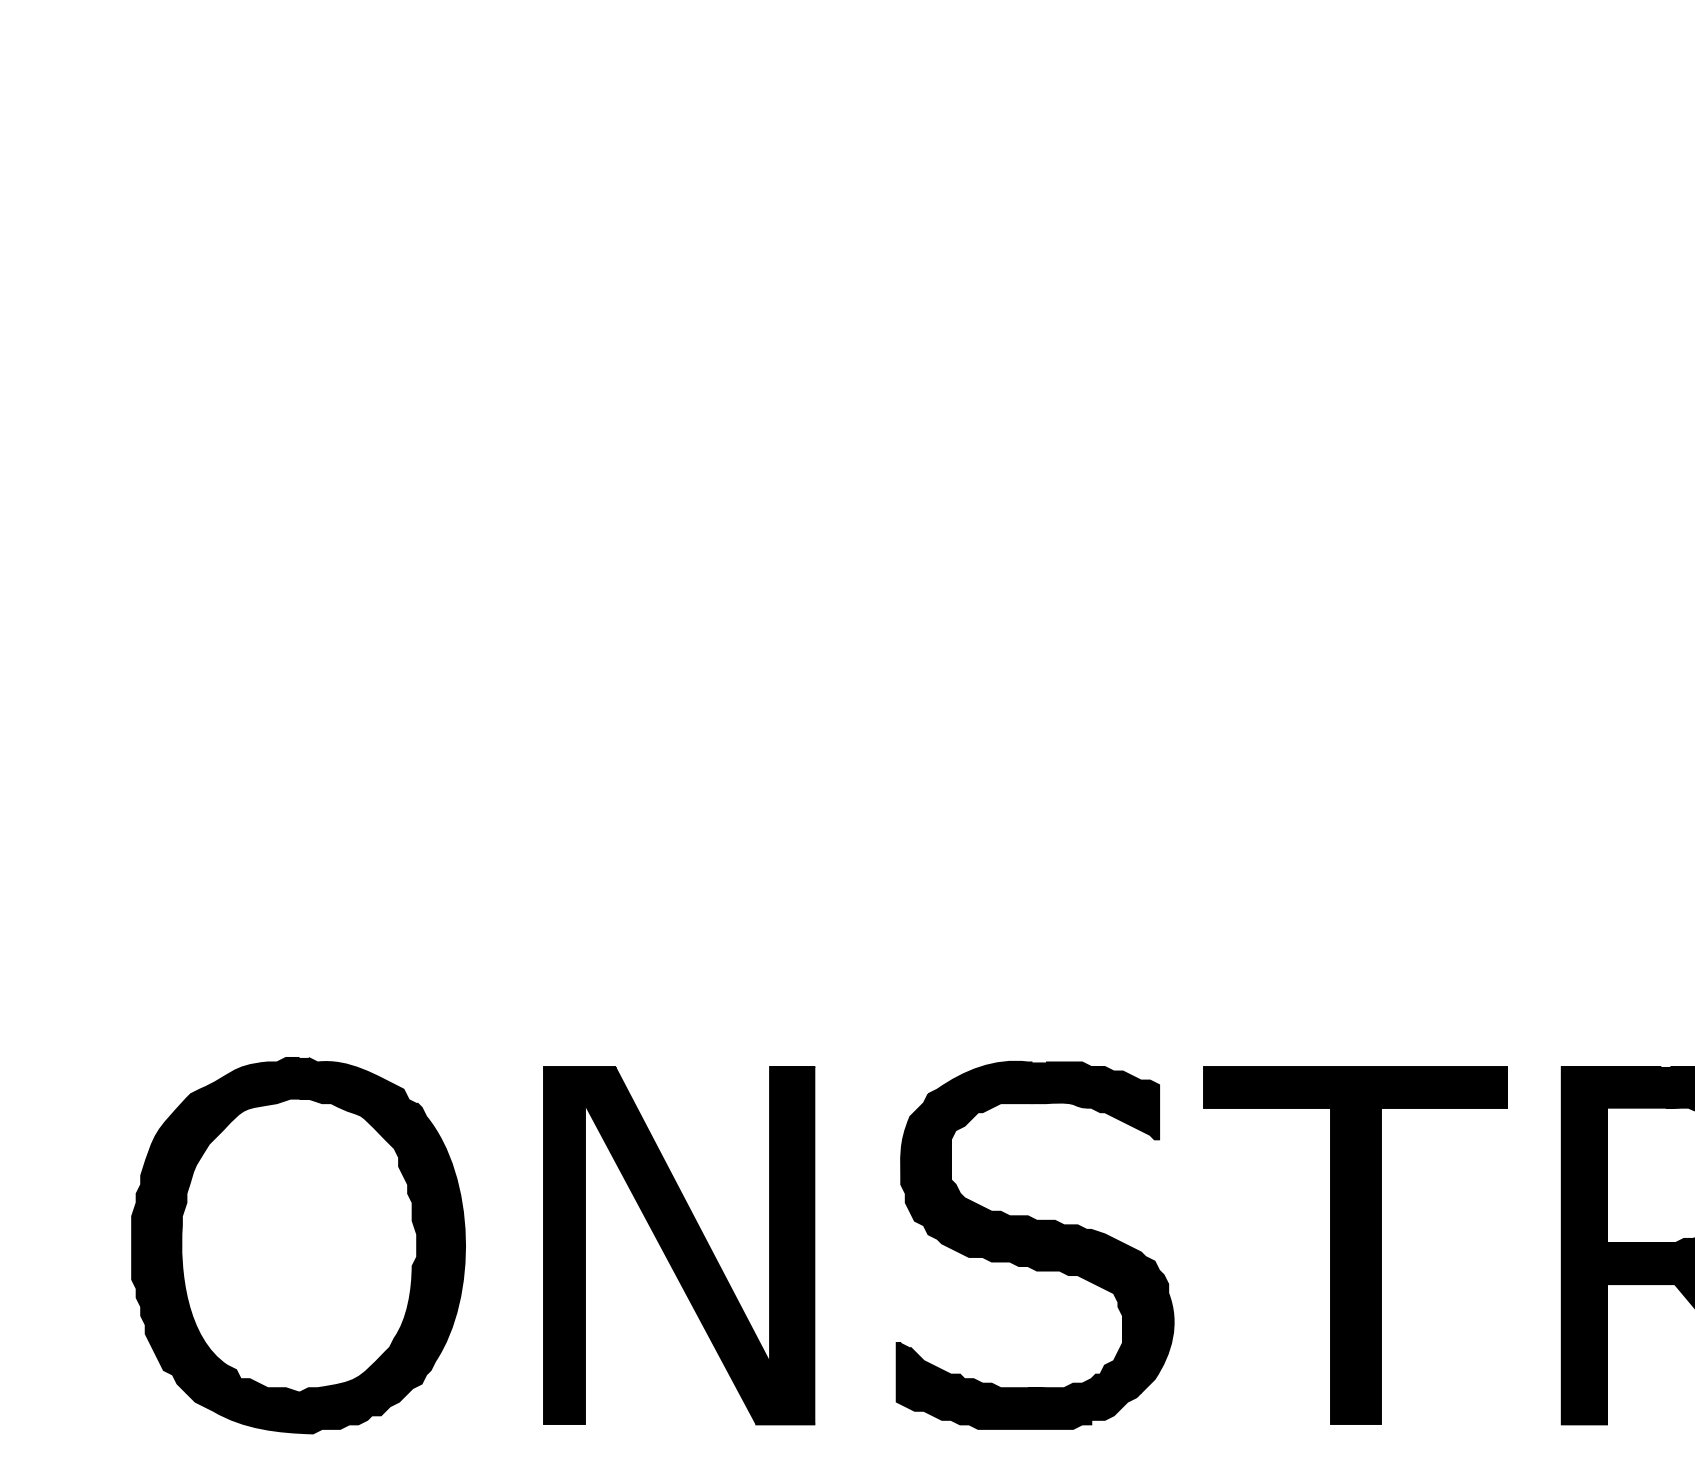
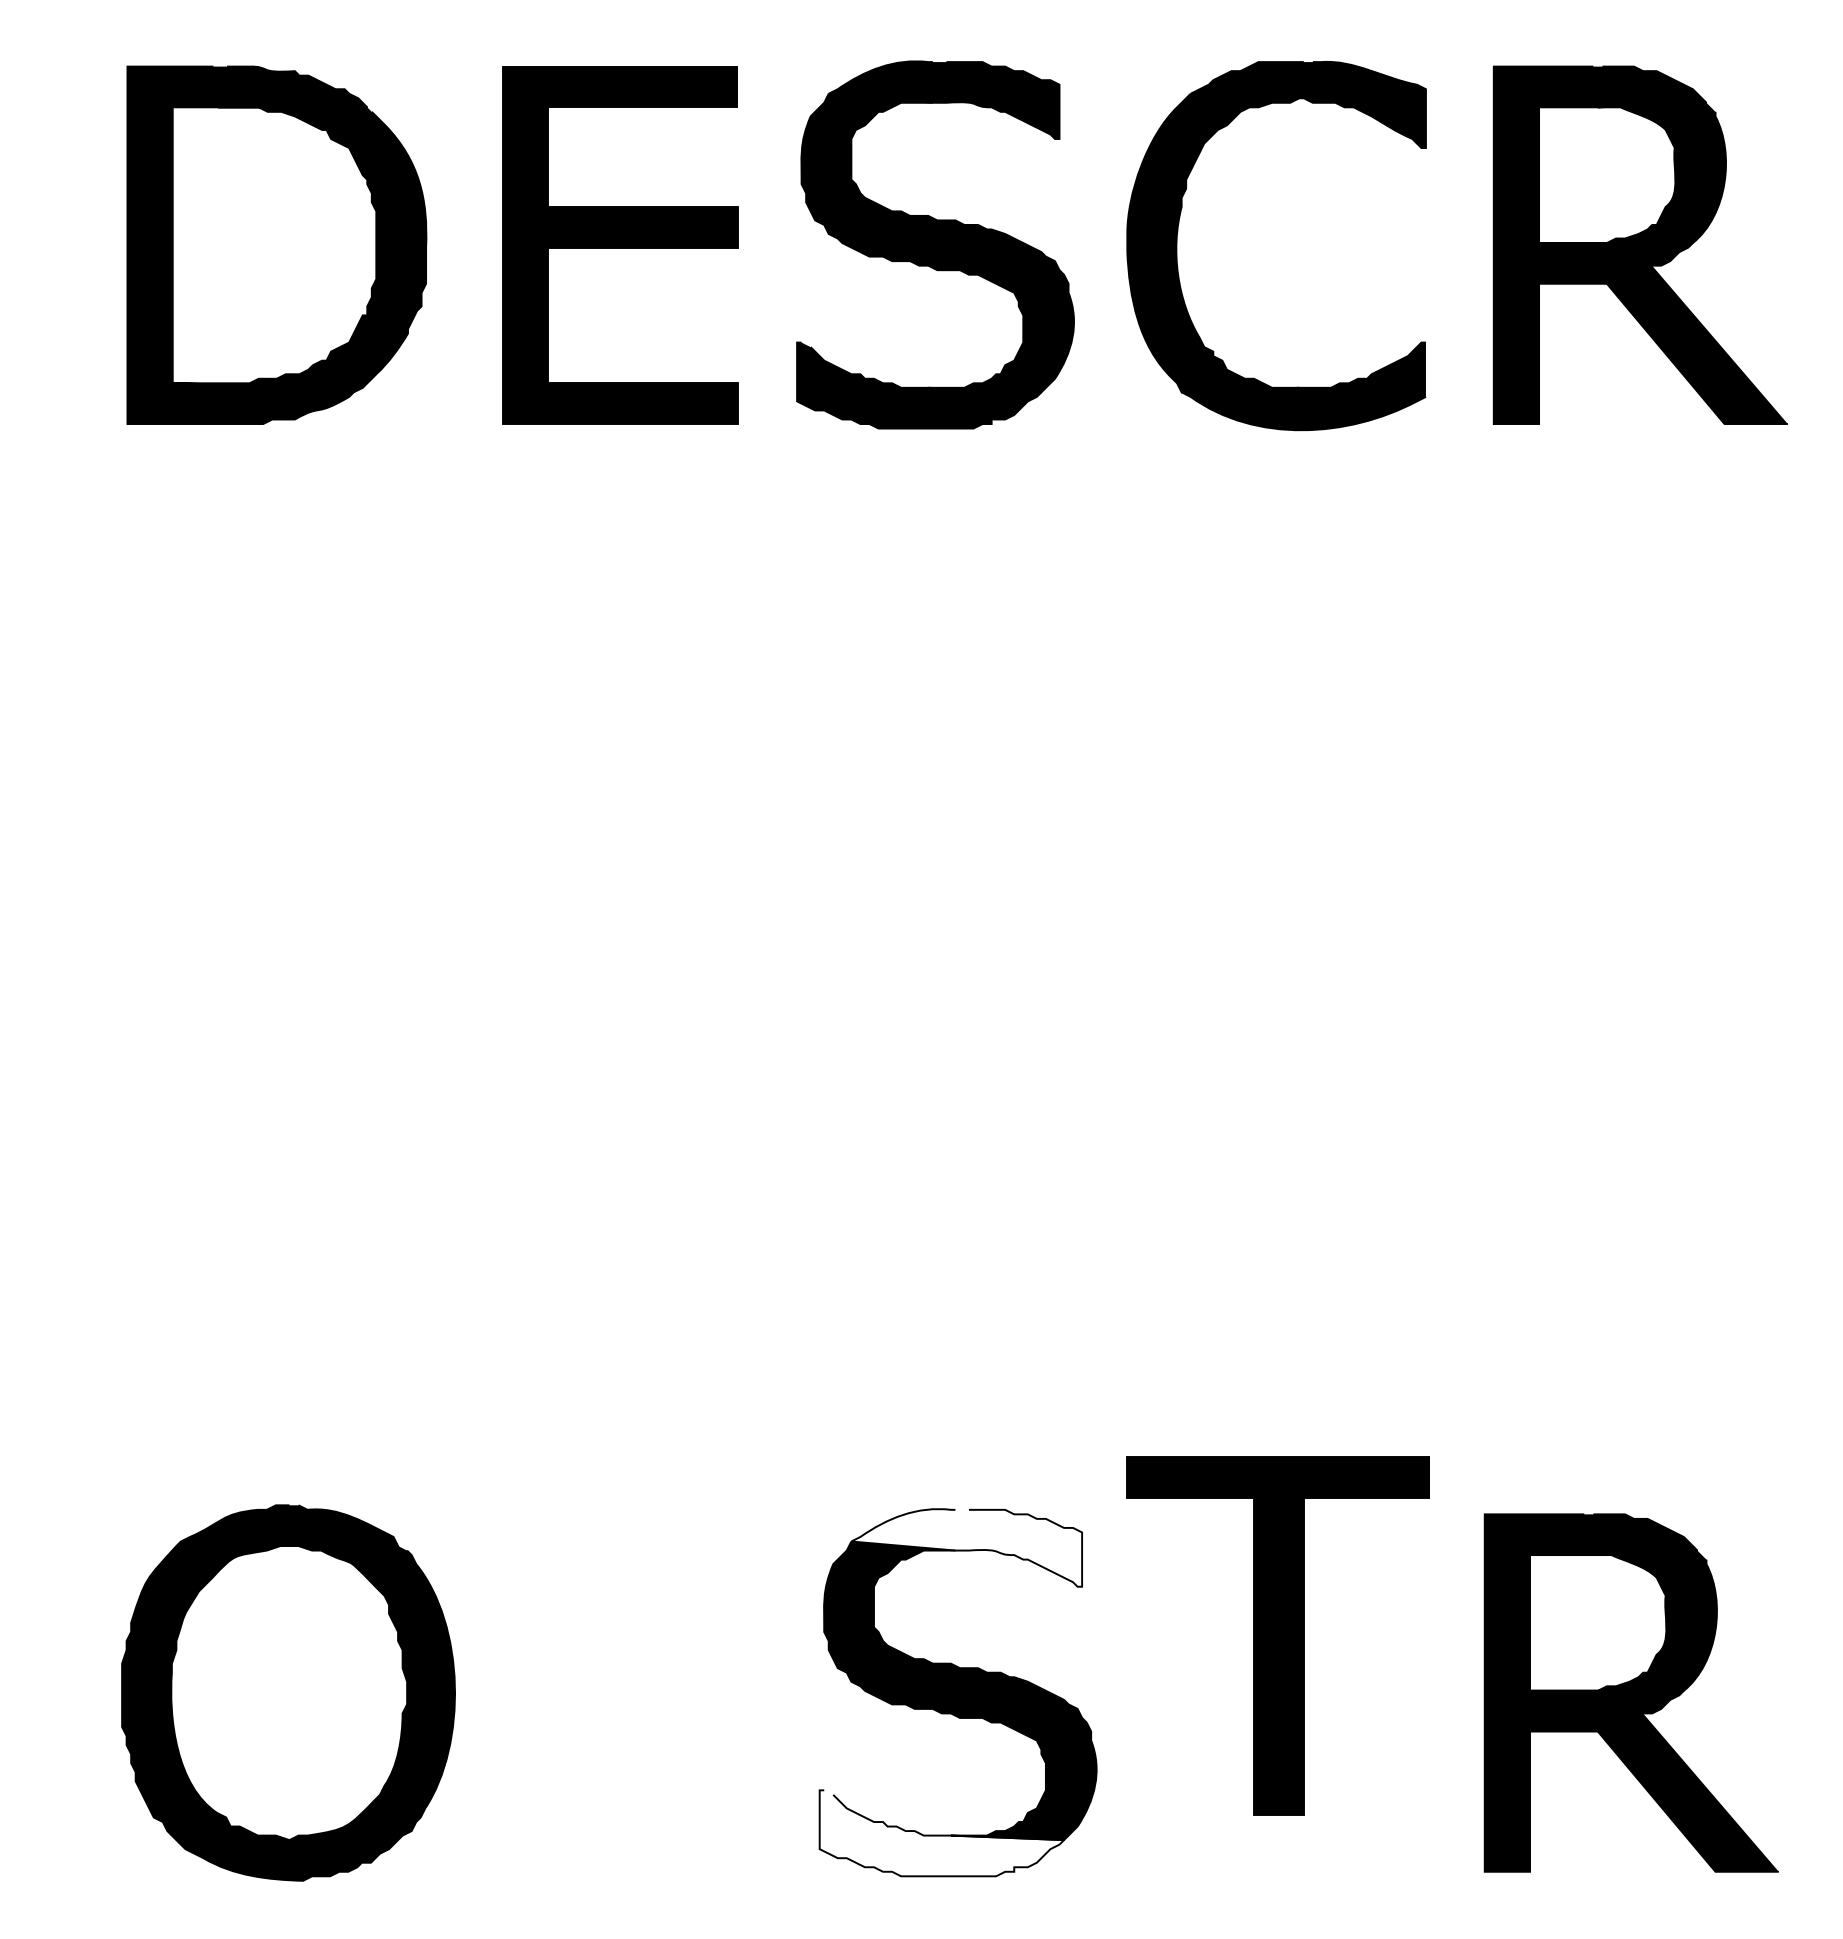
fill: (1043, 1100) -> (966, 1547), removed
part: (298, 1245) -> (288, 1692), moved
part: (679, 1245) -> (602, 1692), removed
part: (1354, 1245) -> (1277, 1635), moved
fill: (1018, 1386) -> (941, 1833), removed

